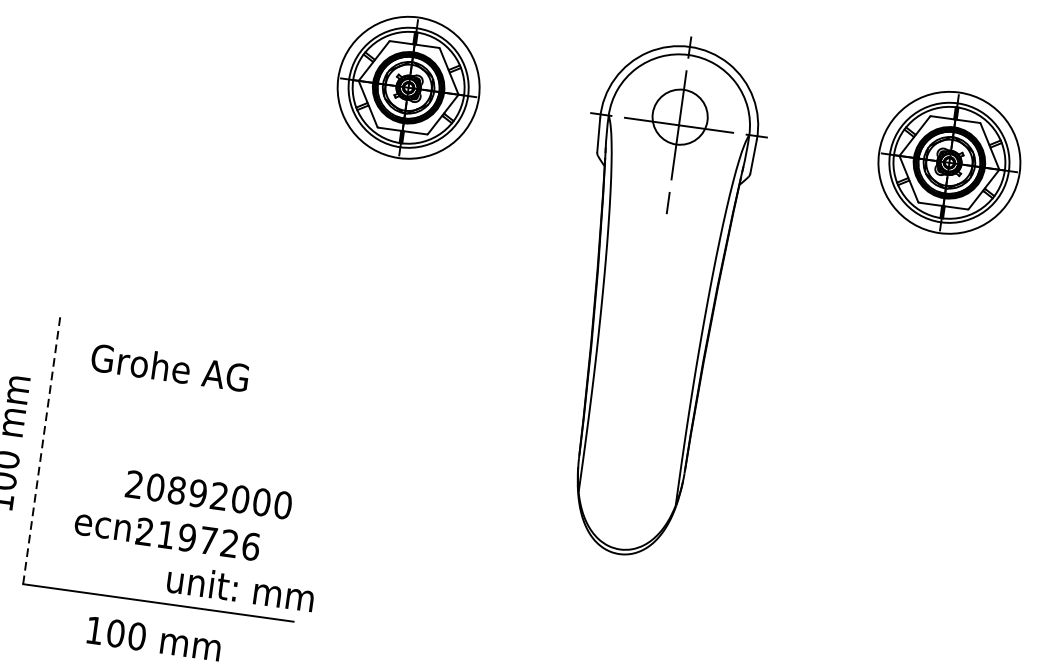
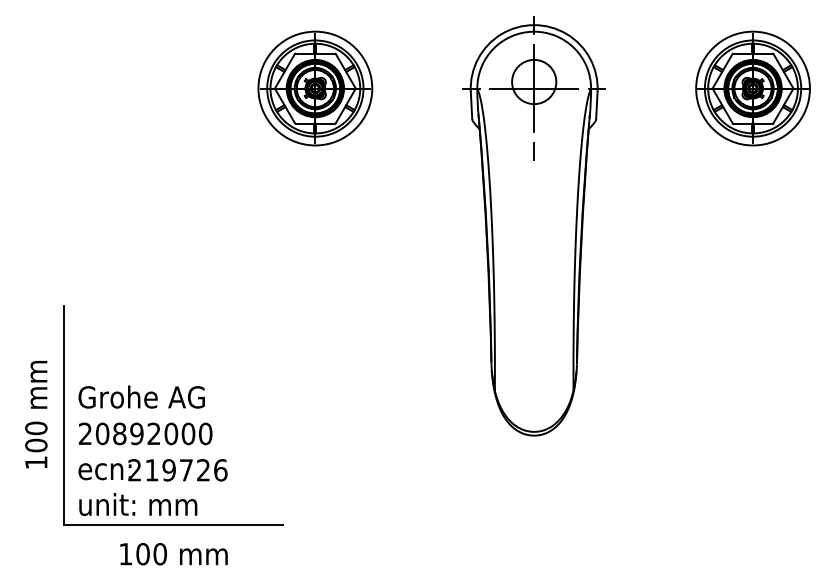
text: (169, 366) -> (141, 396), moved
line: (41, 448) -> (63, 415), dashed -> solid
text: (208, 494) -> (145, 433), moved
text: (166, 535) -> (152, 470), moved
text: (241, 588) -> (138, 504), moved

